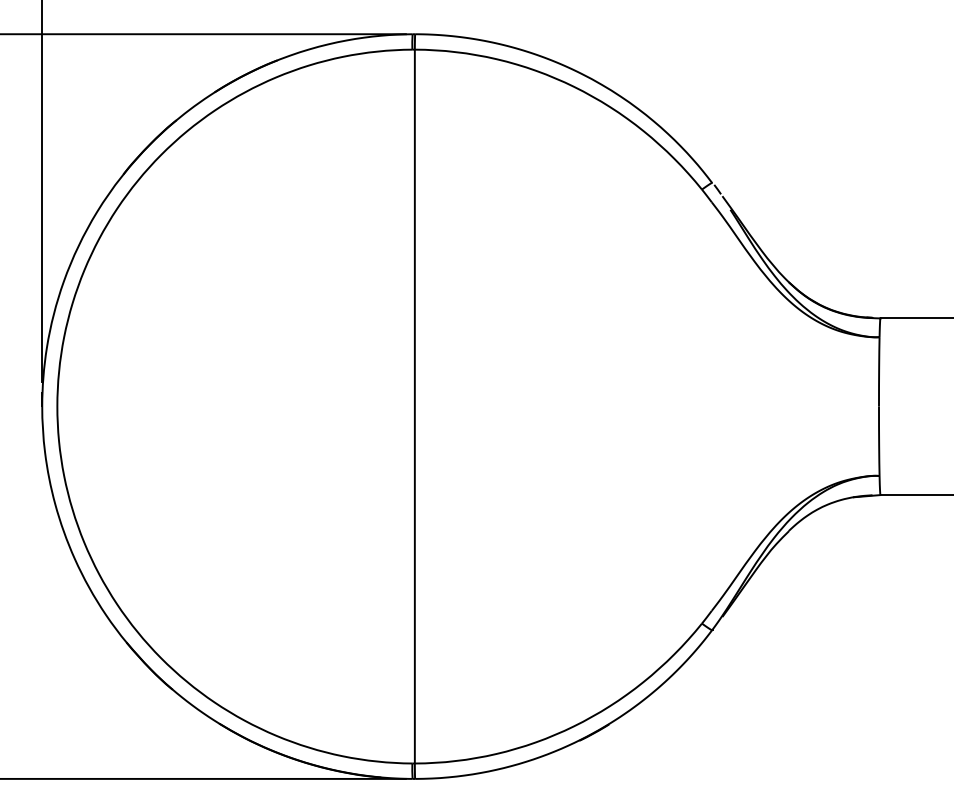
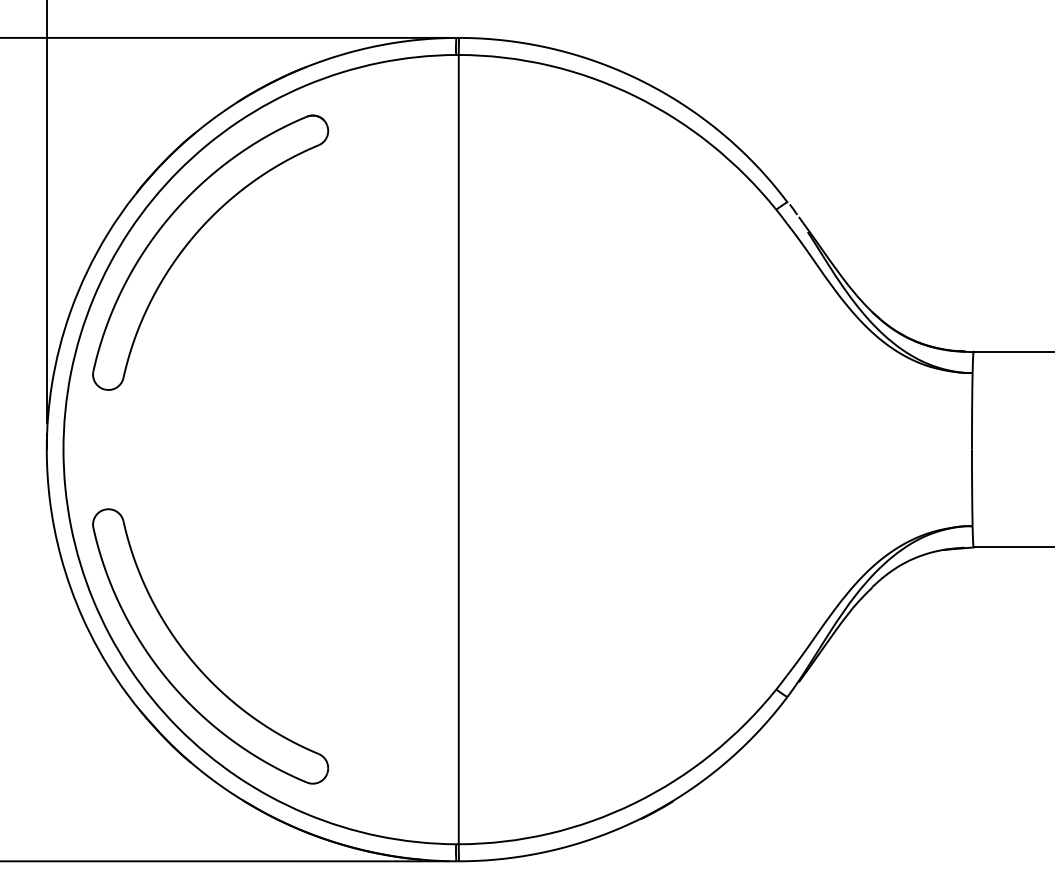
part: (176, 213) -> (195, 236), added
part: (174, 597) -> (193, 660), added

